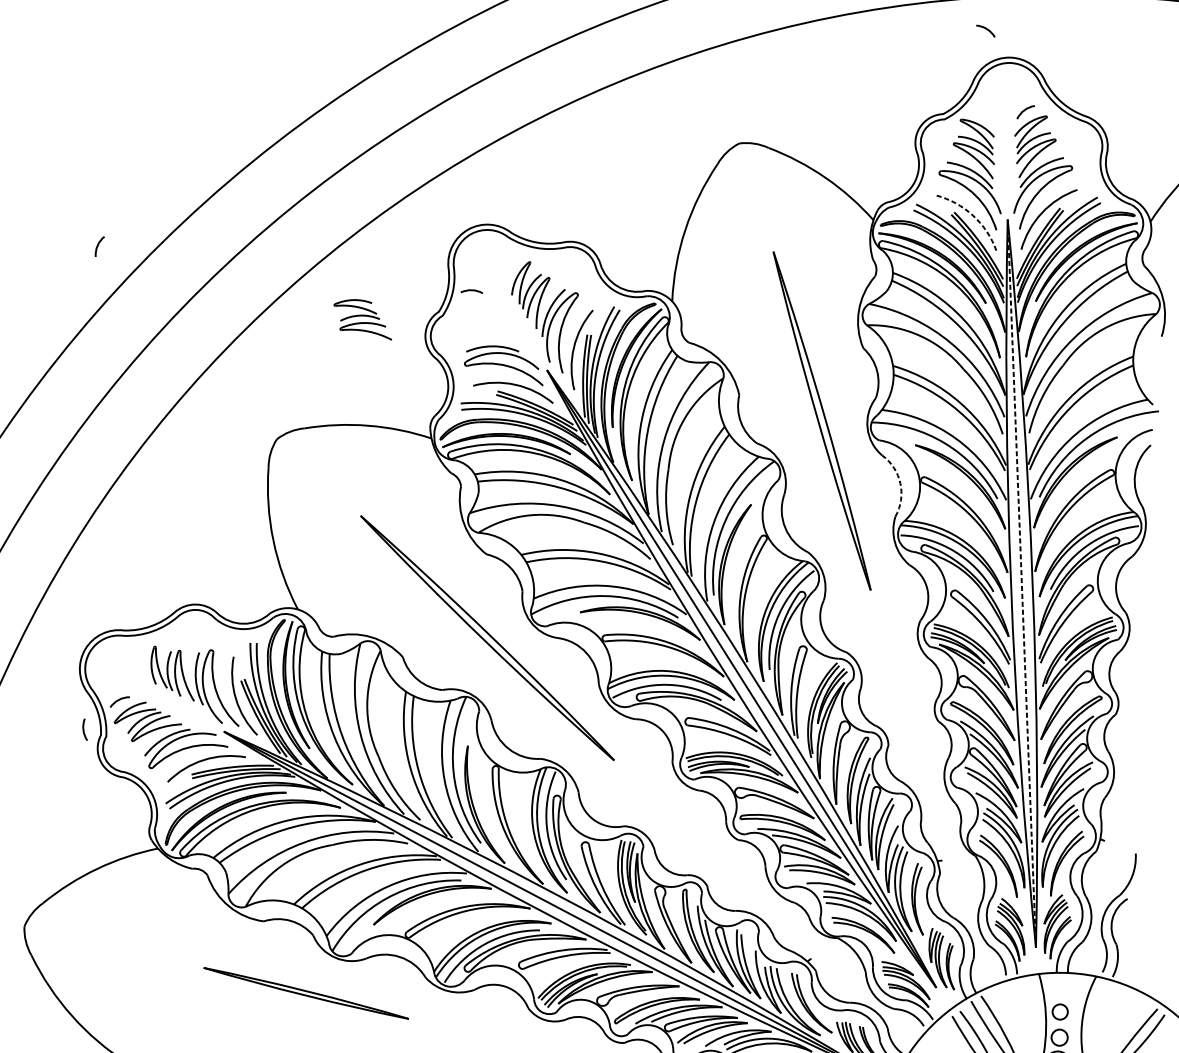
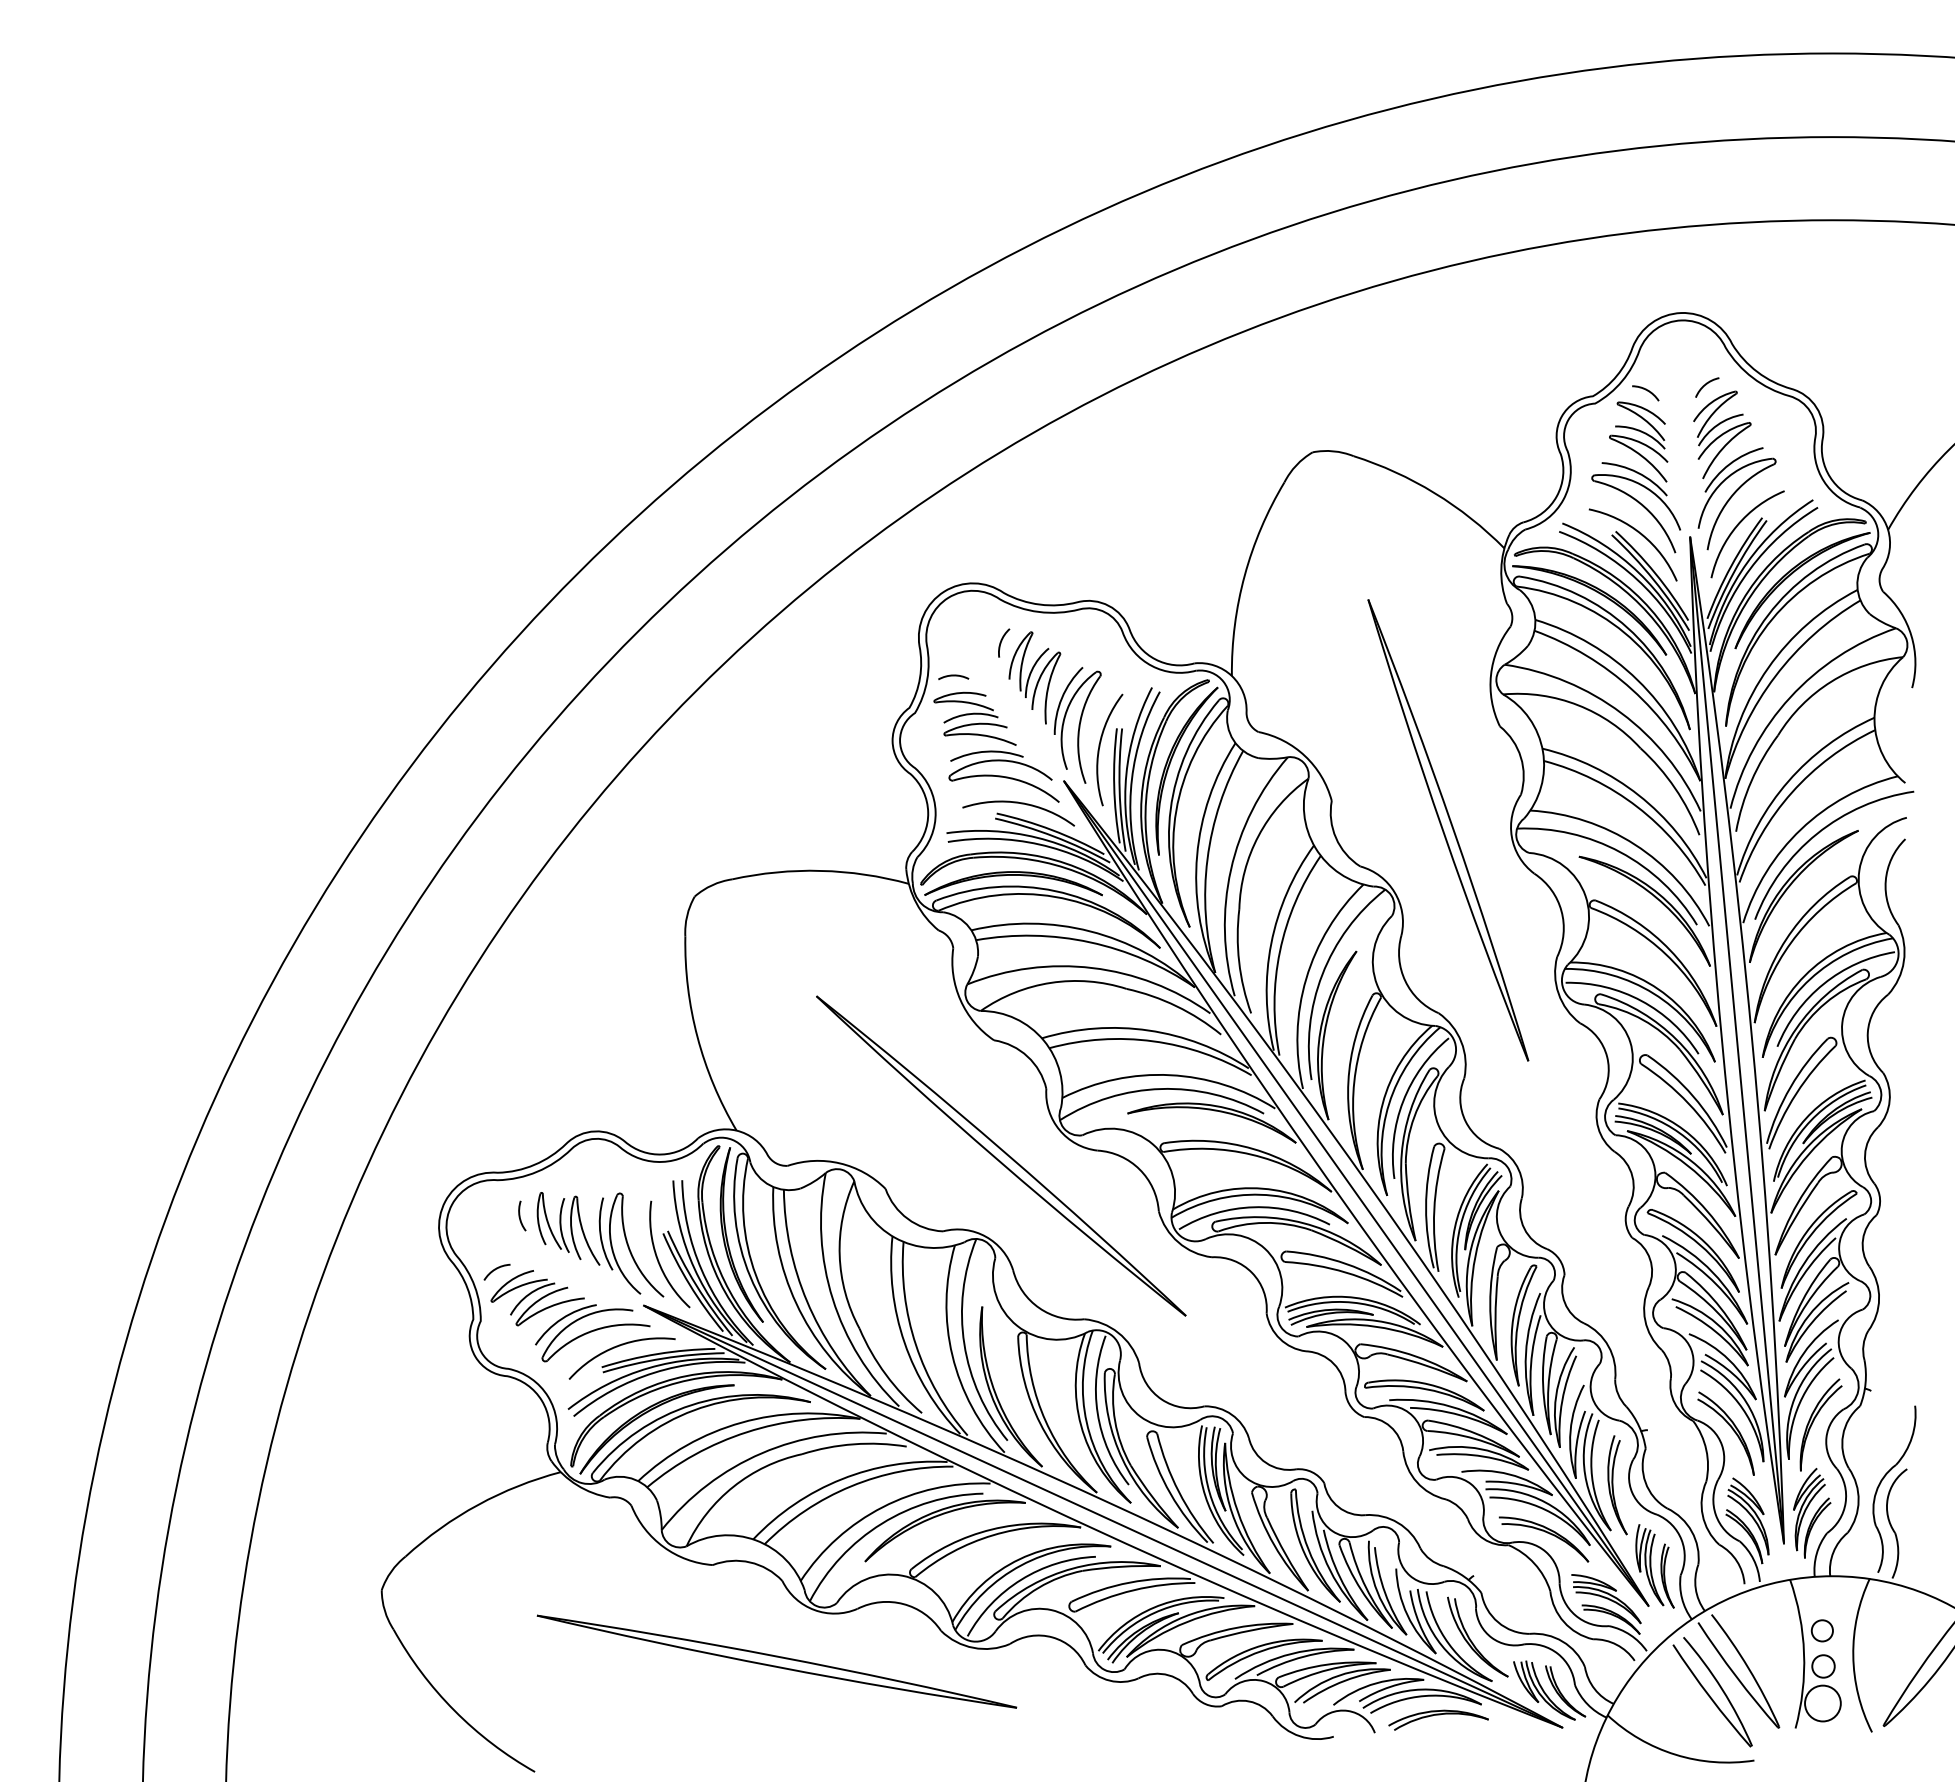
arc: (987, 30) -> (1647, 391), moved
arc: (972, 215) -> (1641, 534), dashed -> solid
arc: (98, 245) -> (1002, 641), moved
part: (362, 318) -> (974, 718), moved
arc: (900, 483) -> (1561, 911), dashed -> solid
line: (1022, 582) -> (1737, 1039), dashed -> solid
arc: (84, 729) -> (520, 1215), moved
part: (305, 993) -> (776, 1661), size x1.67

